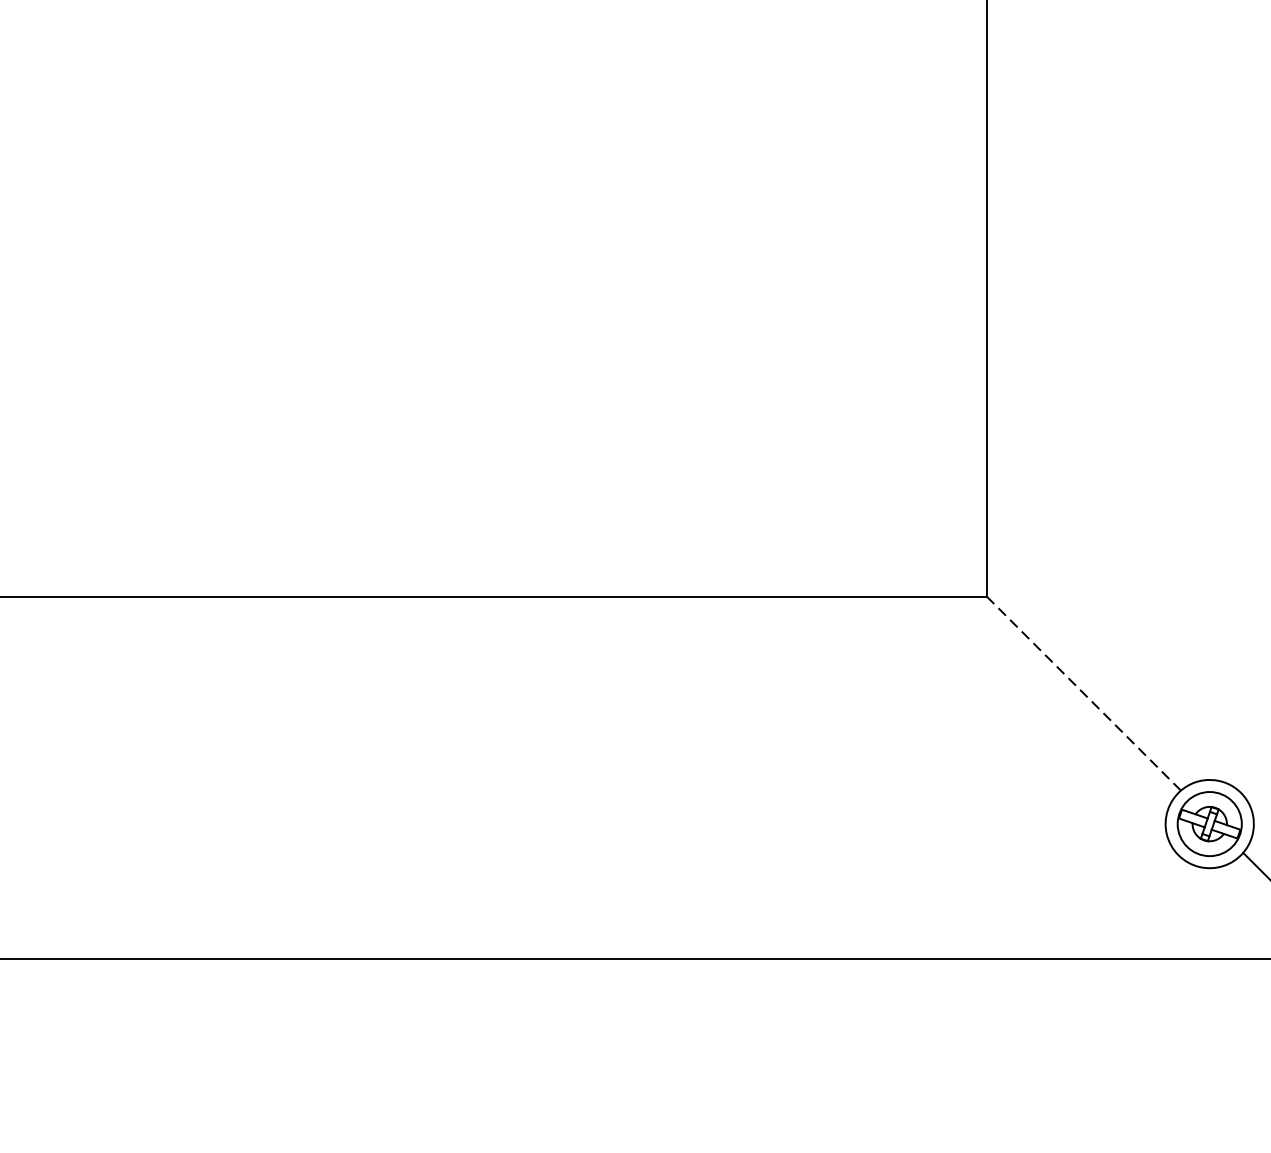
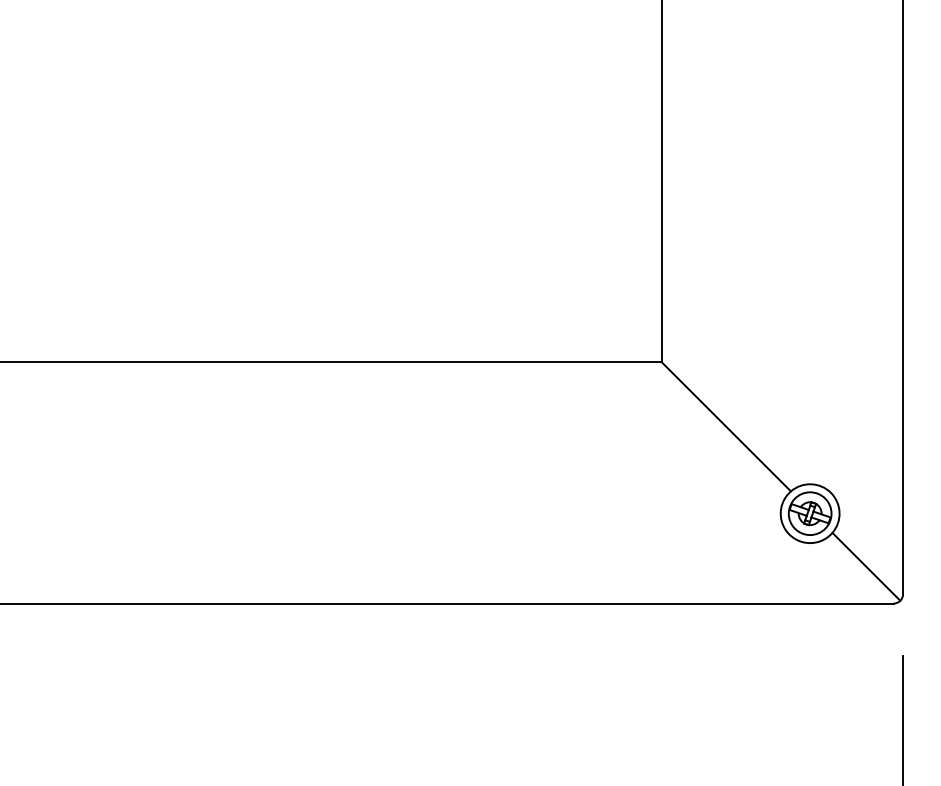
line: (1084, 694) -> (726, 427), dashed -> solid

